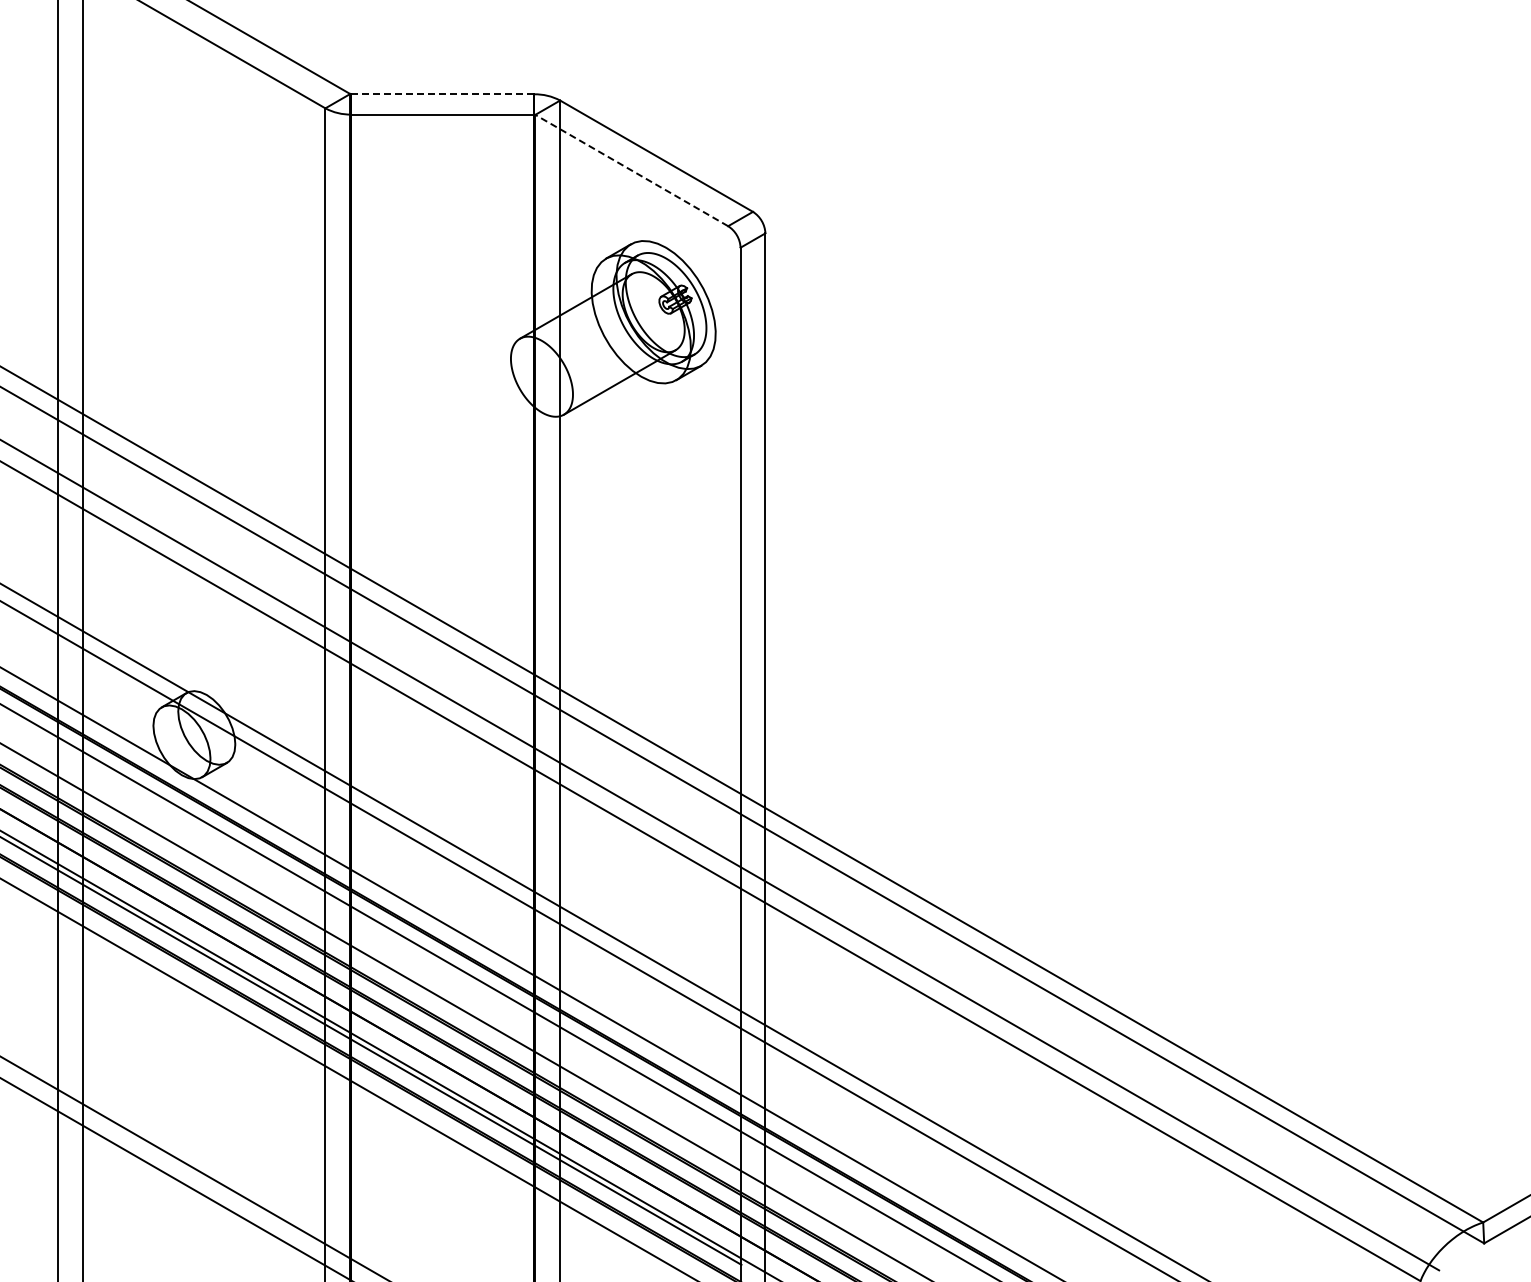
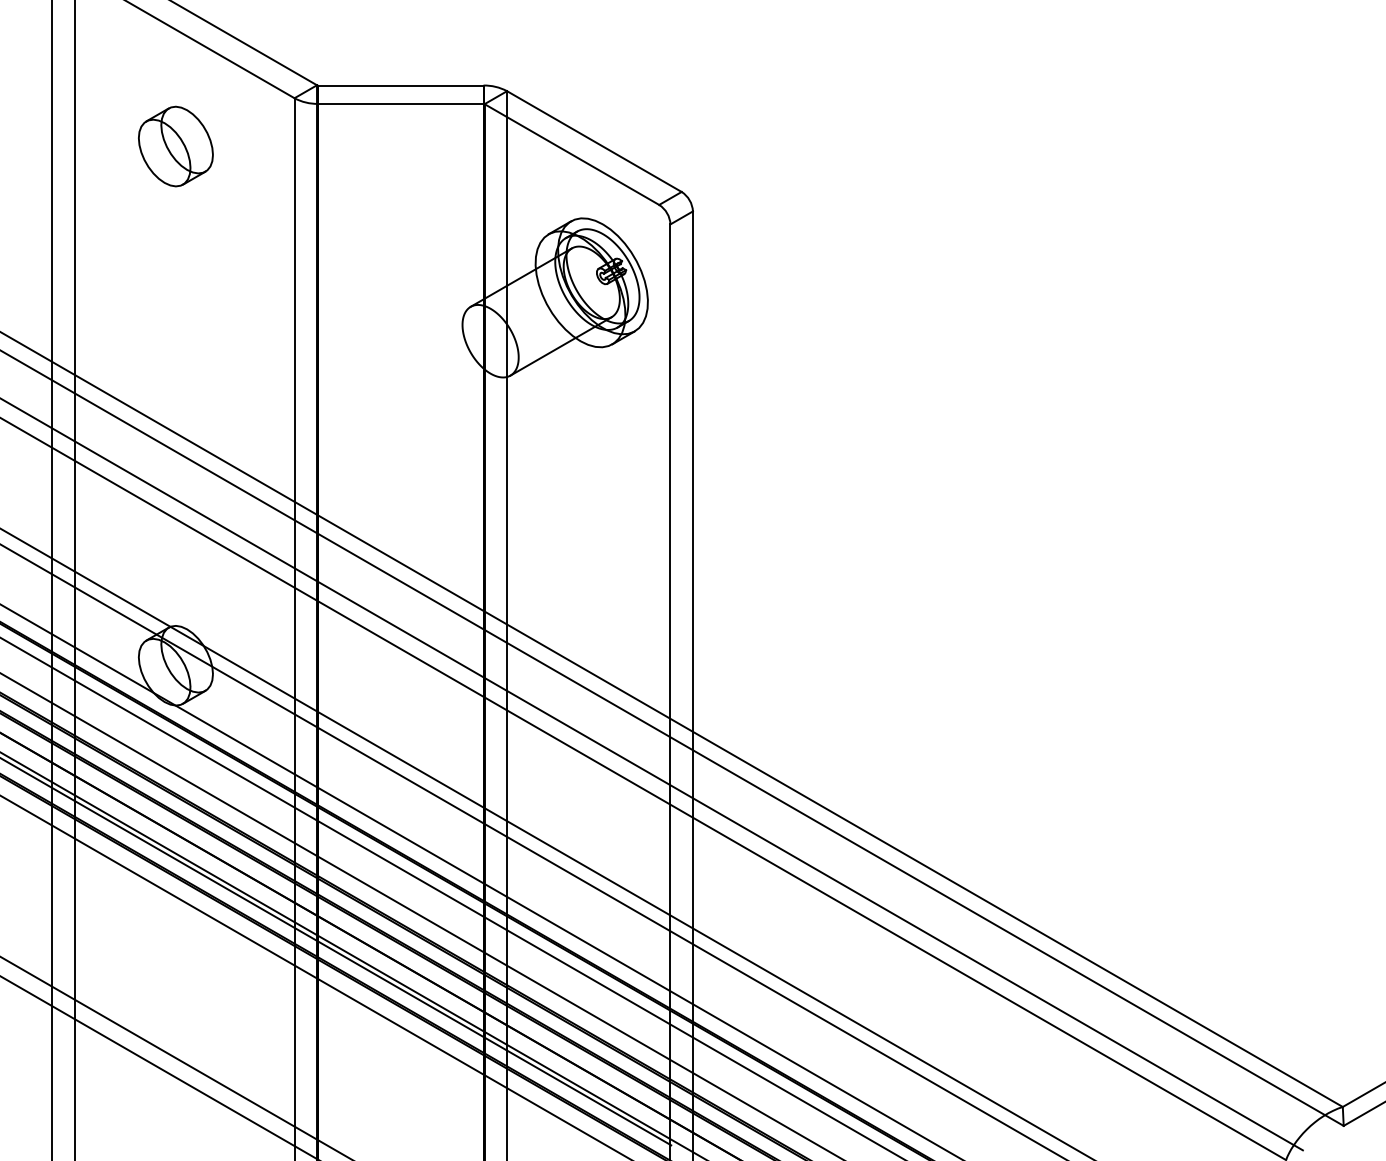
line: (442, 94) -> (400, 85), dashed -> solid
part: (194, 161) -> (176, 146), added
line: (631, 170) -> (571, 154), dashed -> solid

